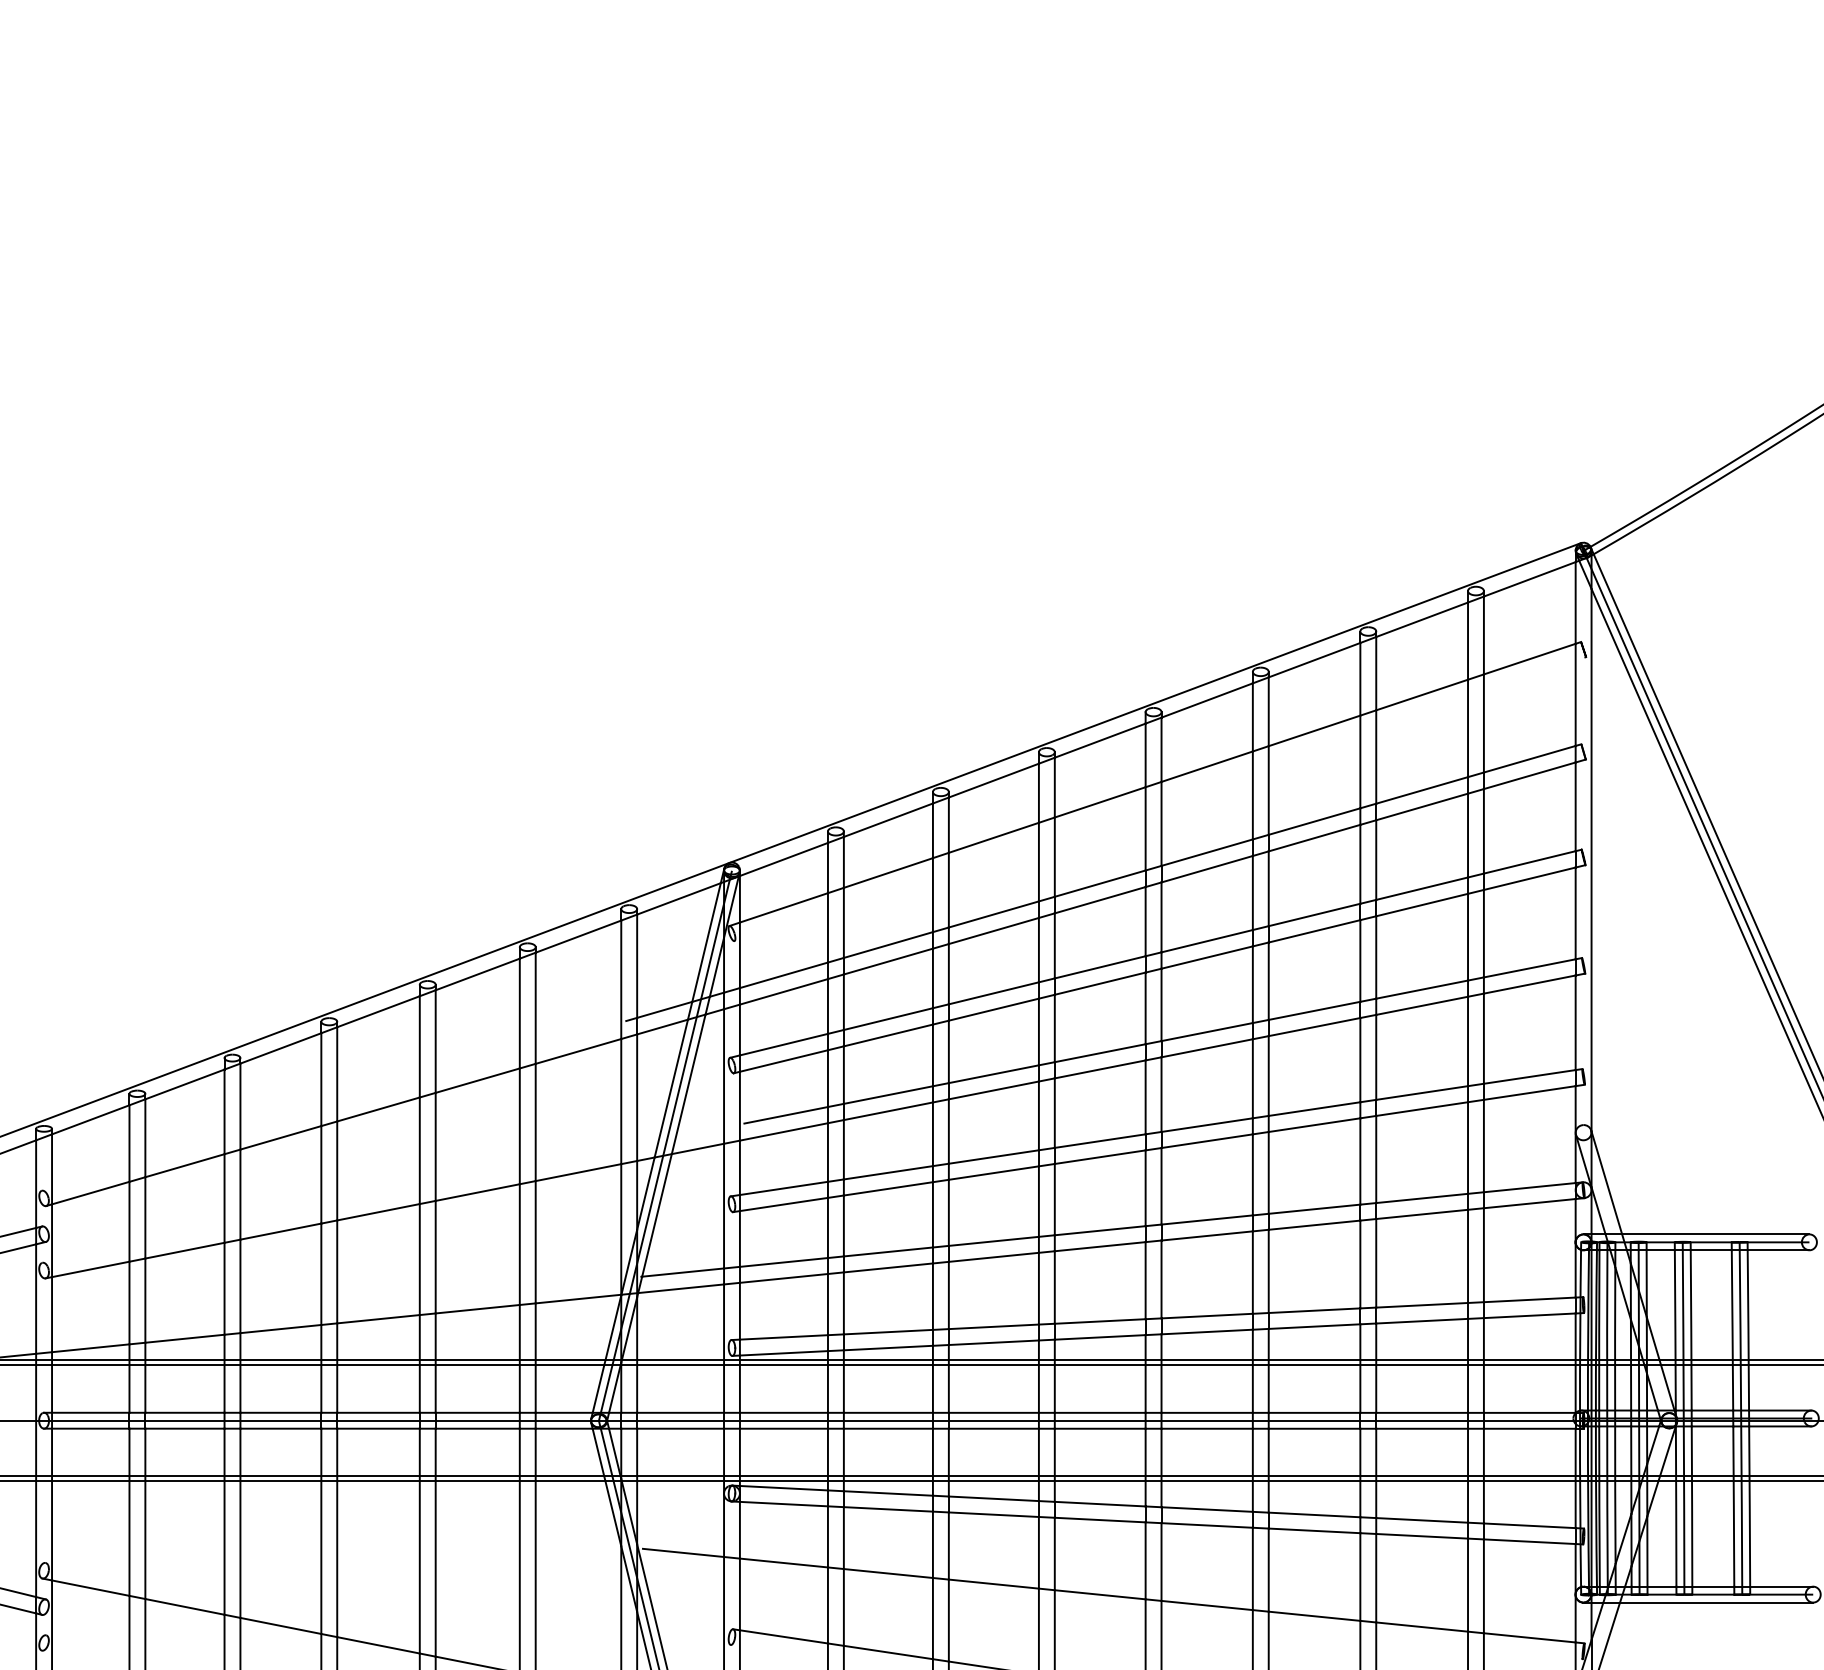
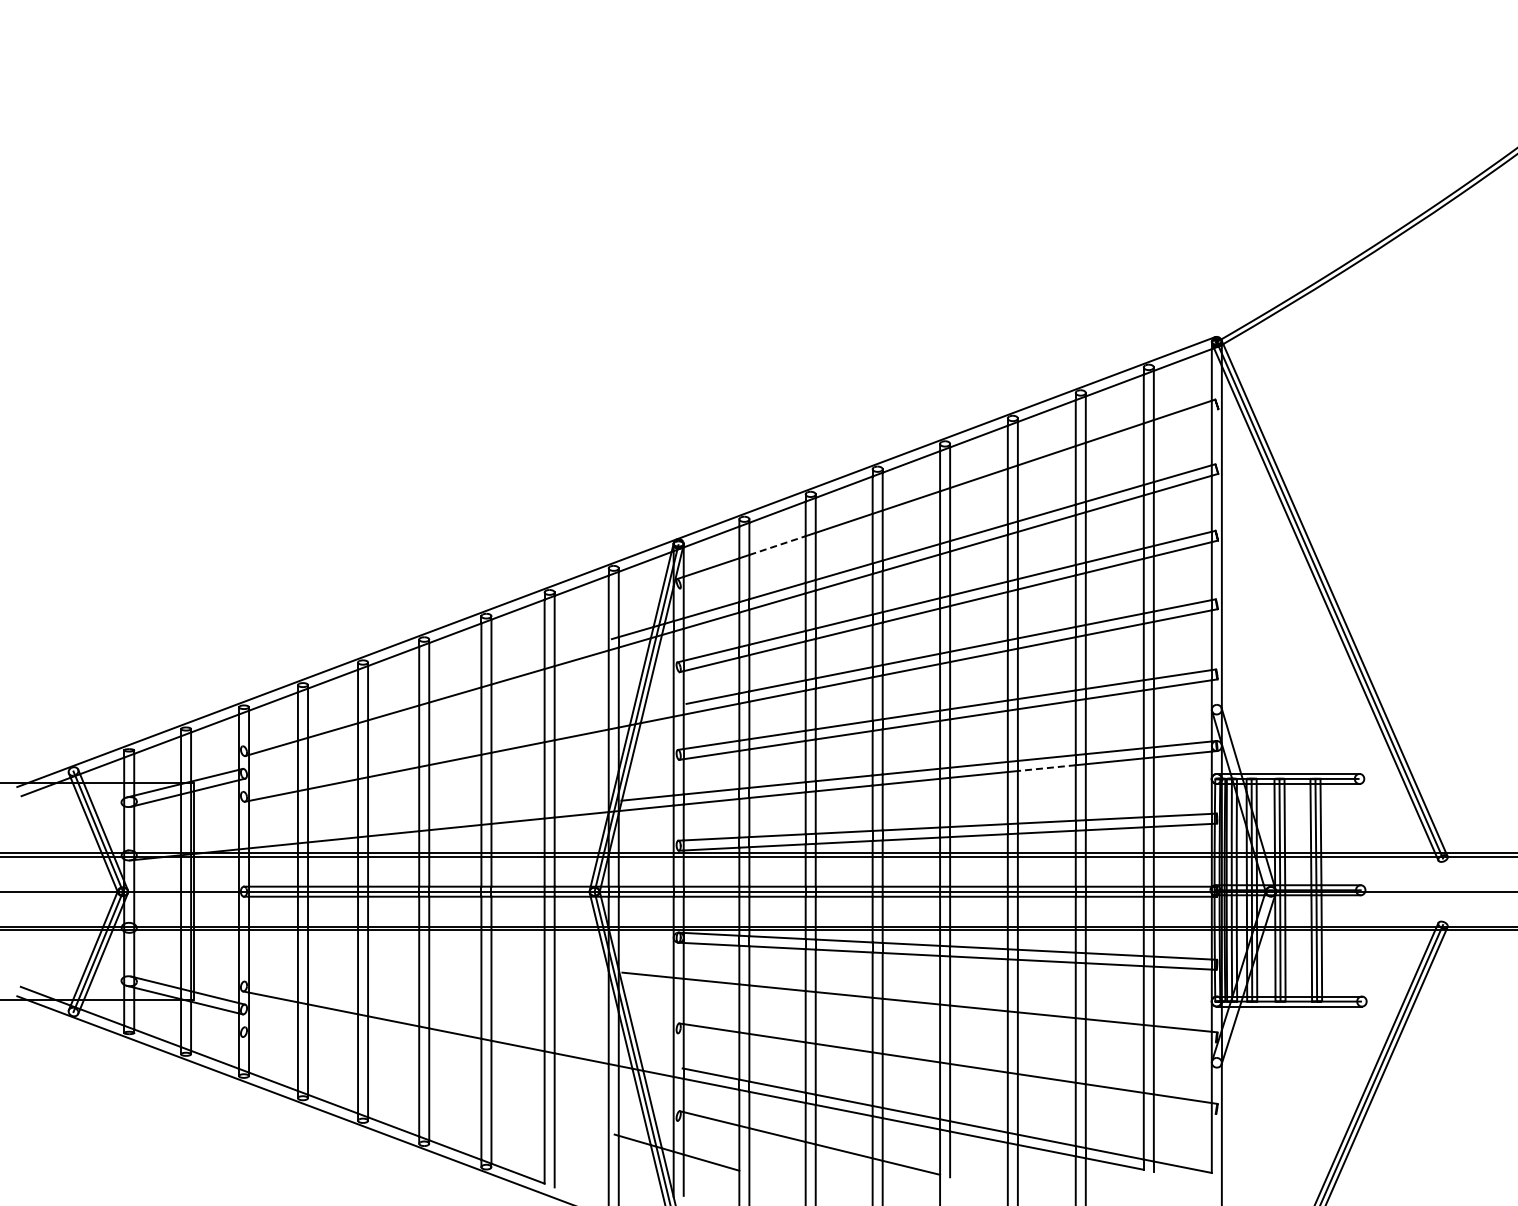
line: (888, 872) -> (777, 545), solid -> dashed
line: (1314, 1225) -> (1046, 768), solid -> dashed

